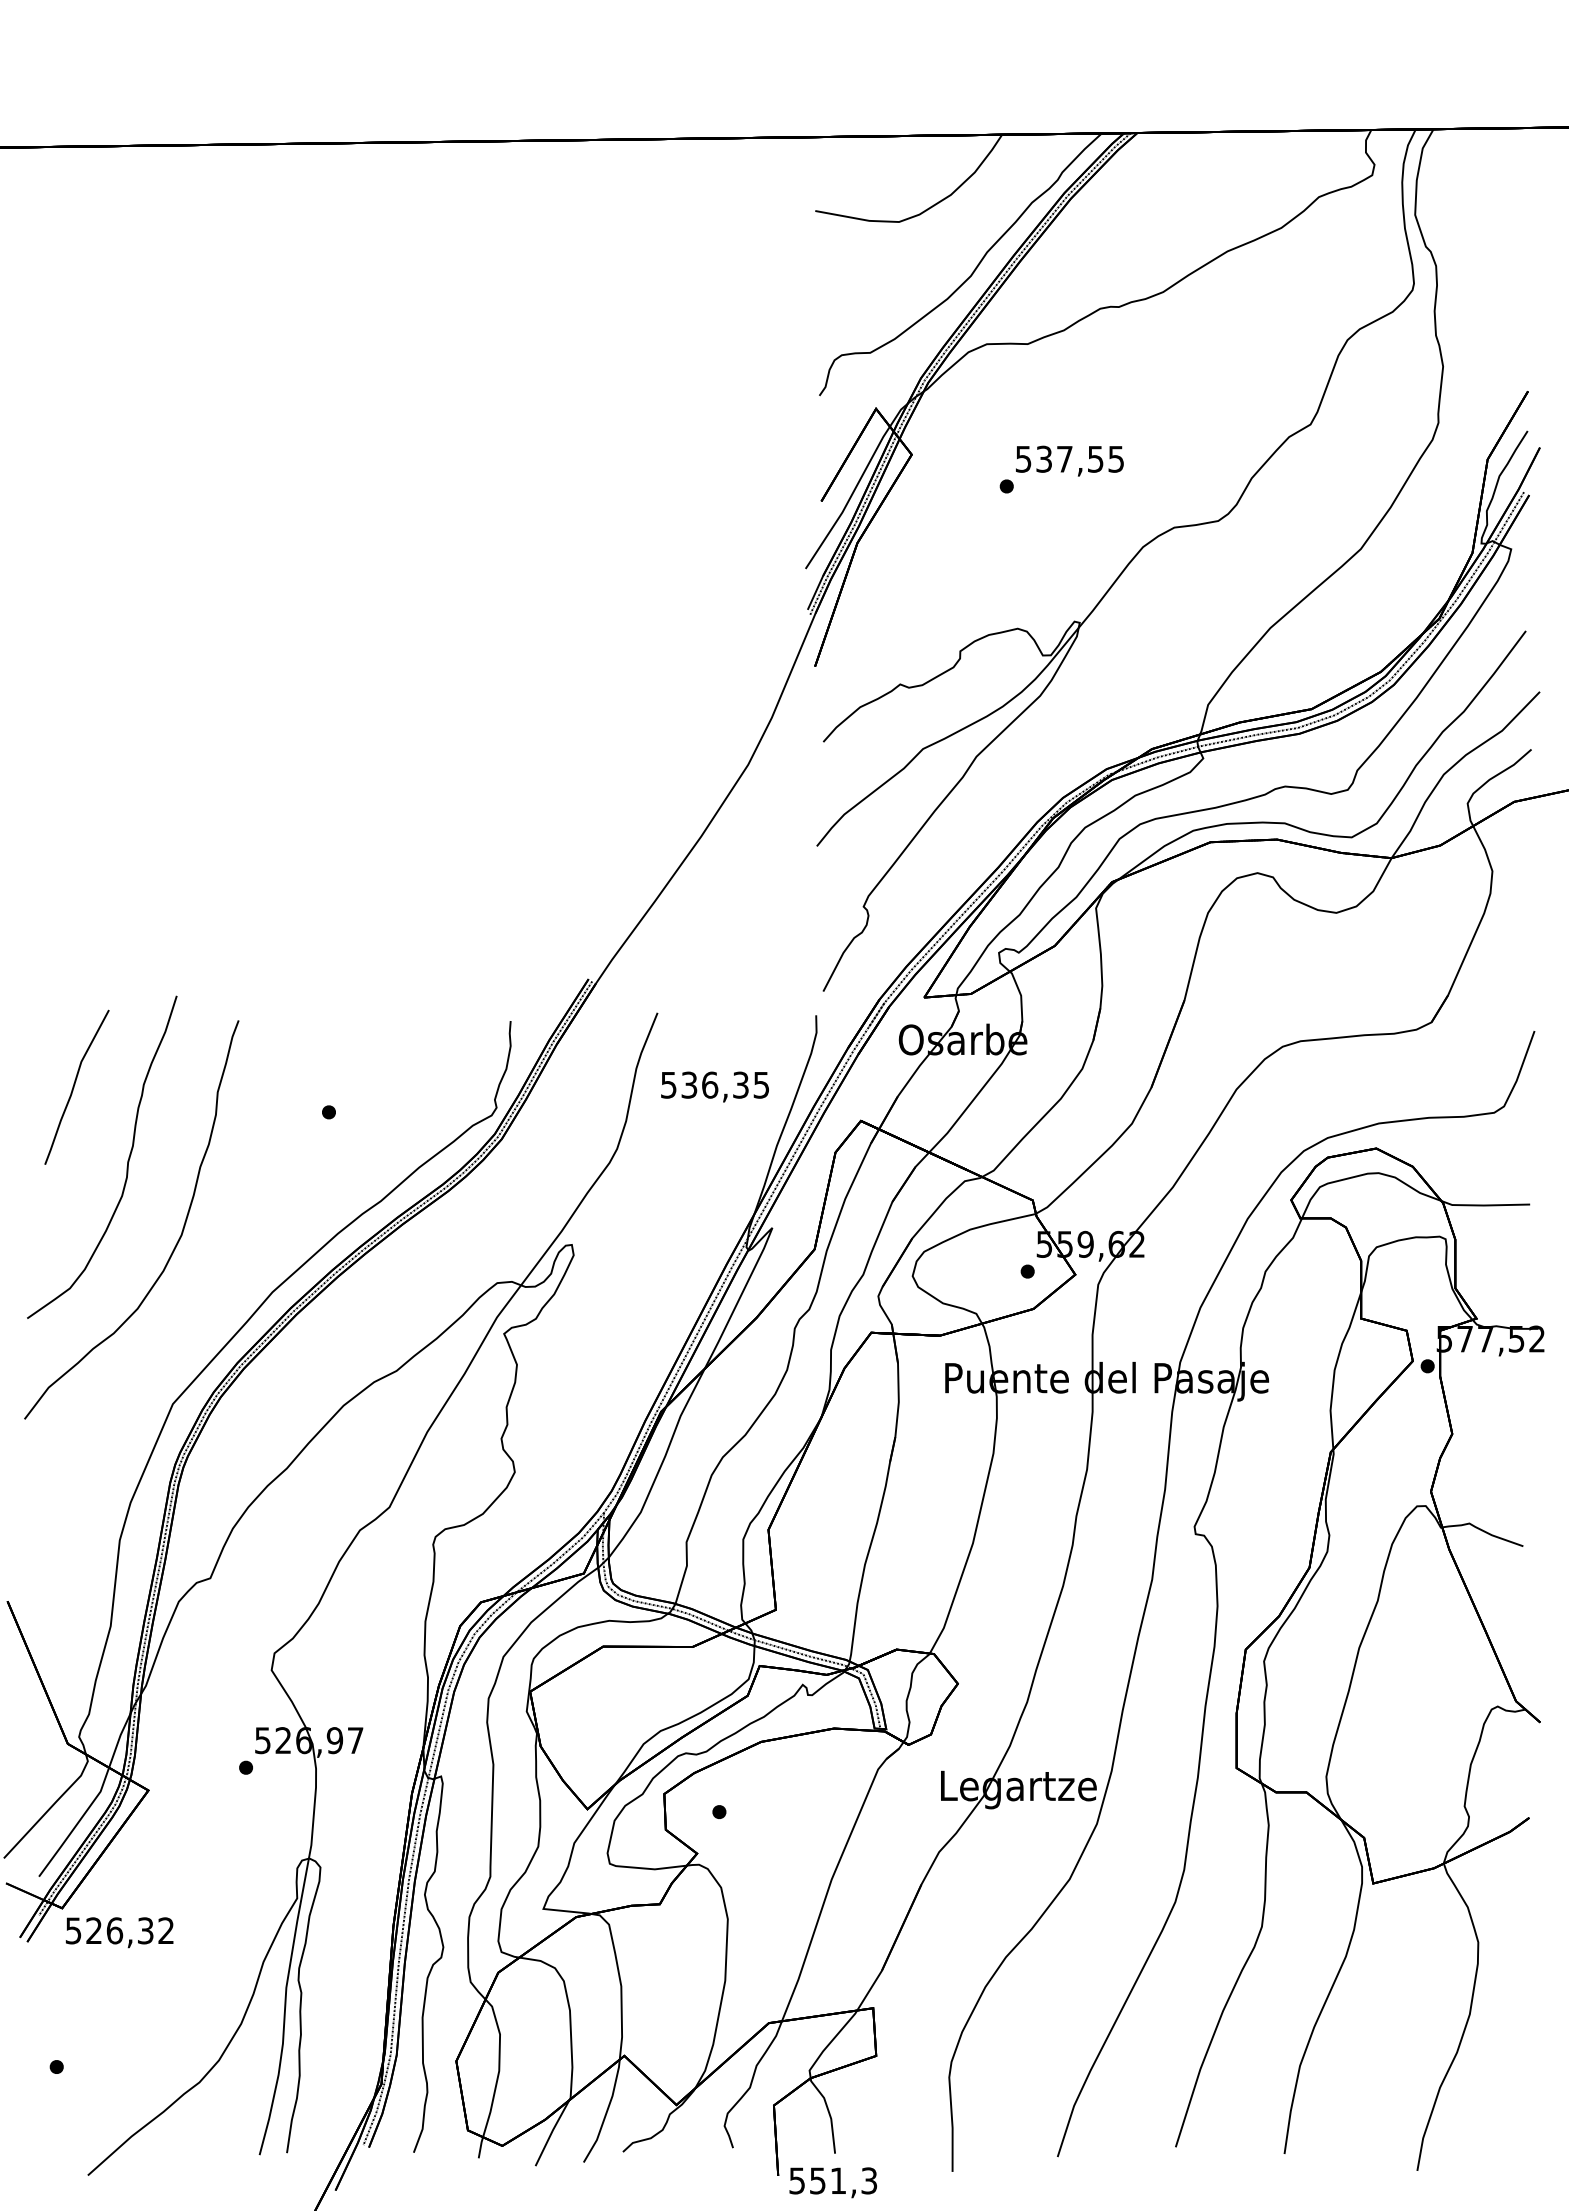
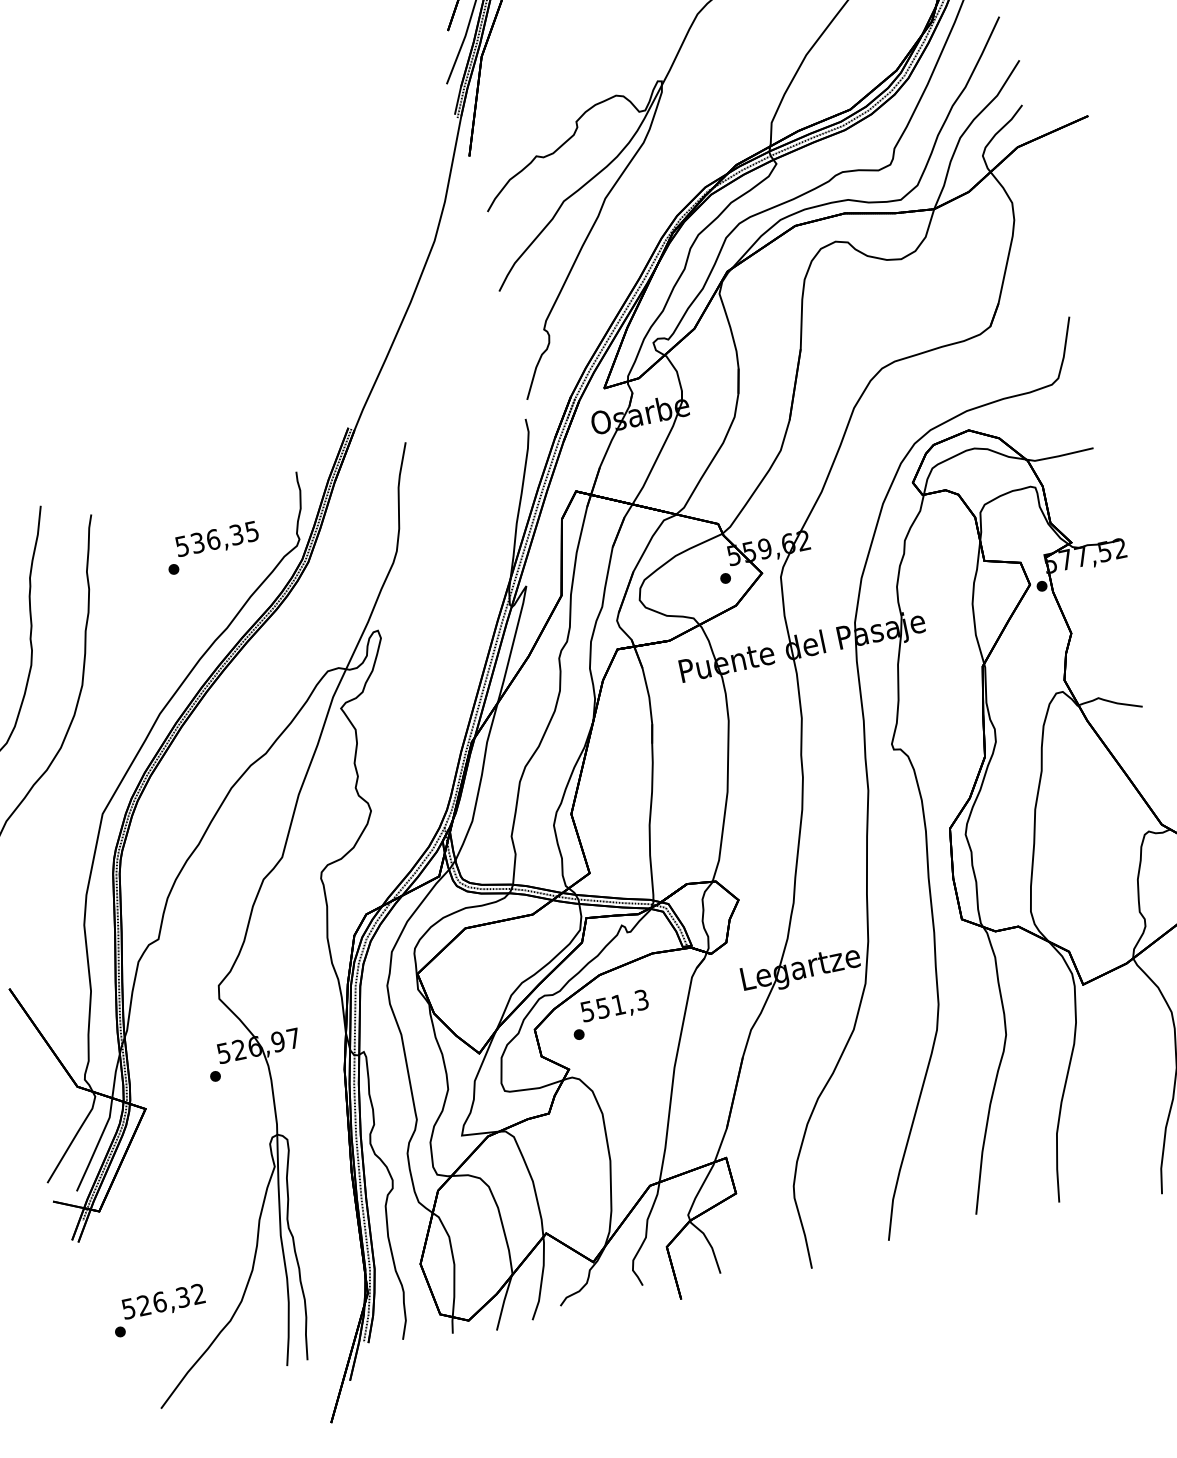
text: (714, 1086) -> (216, 540), moved
text: (119, 1932) -> (163, 1302), moved
text: (833, 2182) -> (615, 1006), moved

